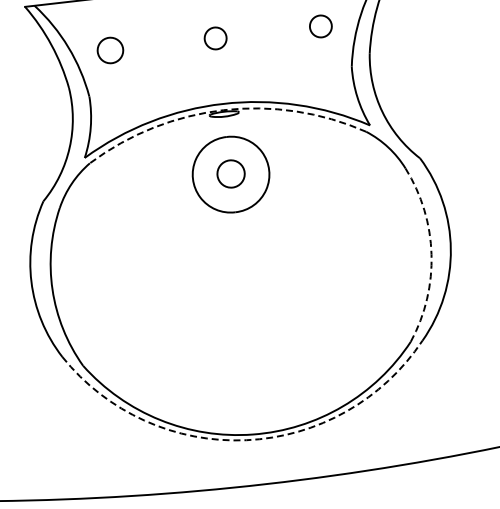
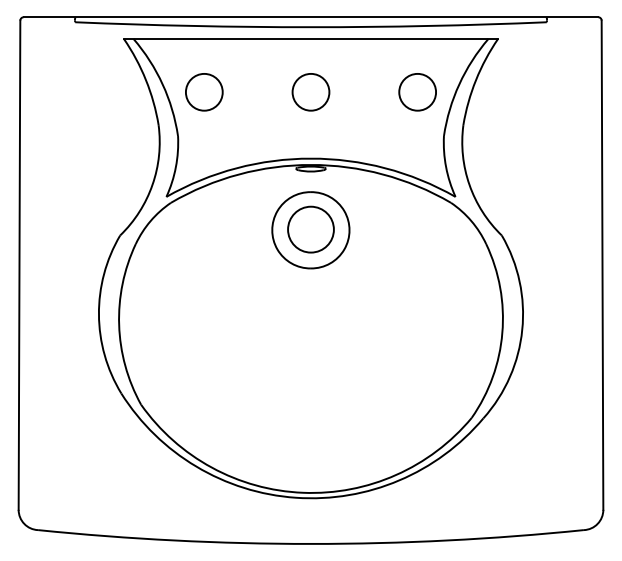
circle: (320, 25) -> (417, 91), size x1.67
circle: (215, 37) -> (310, 91), size x1.67
circle: (110, 50) -> (204, 92), size x1.43
arc: (223, 109) -> (310, 164), dashed -> solid
circle: (230, 173) -> (310, 229), size x1.67
arc: (431, 253) -> (502, 332), dashed -> solid
arc: (246, 439) -> (296, 497), dashed -> solid

